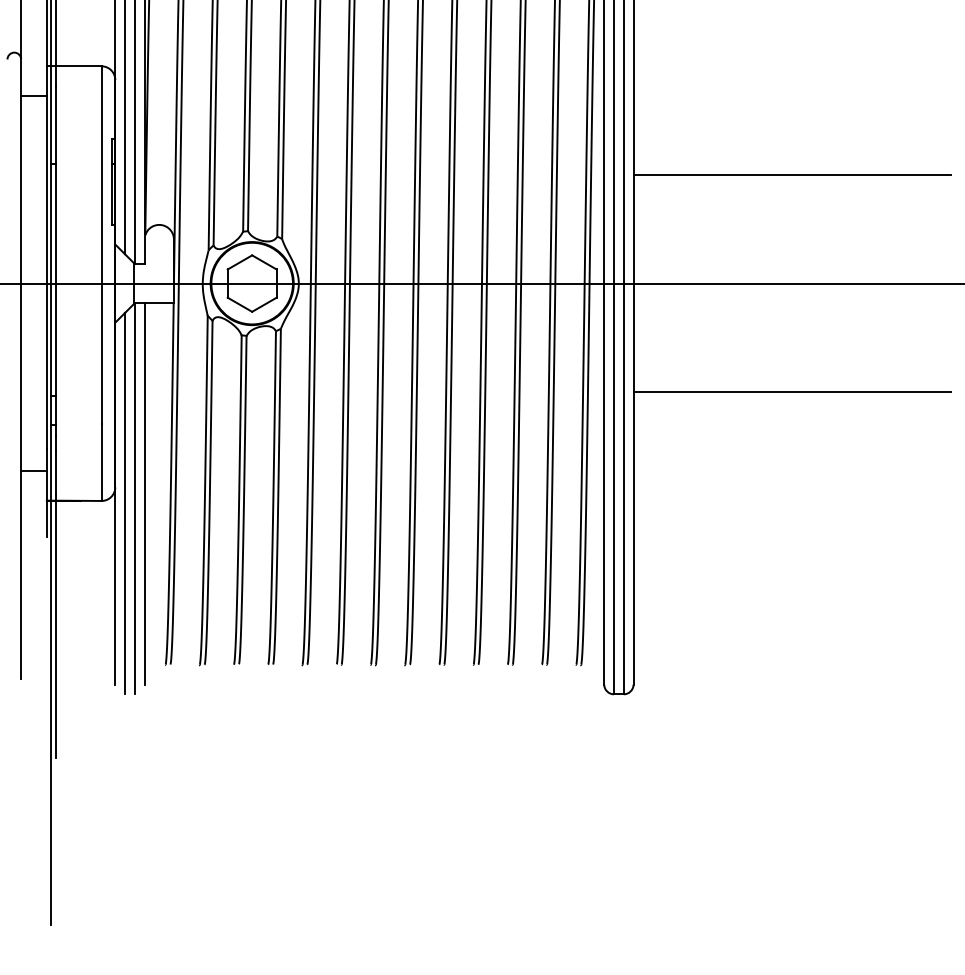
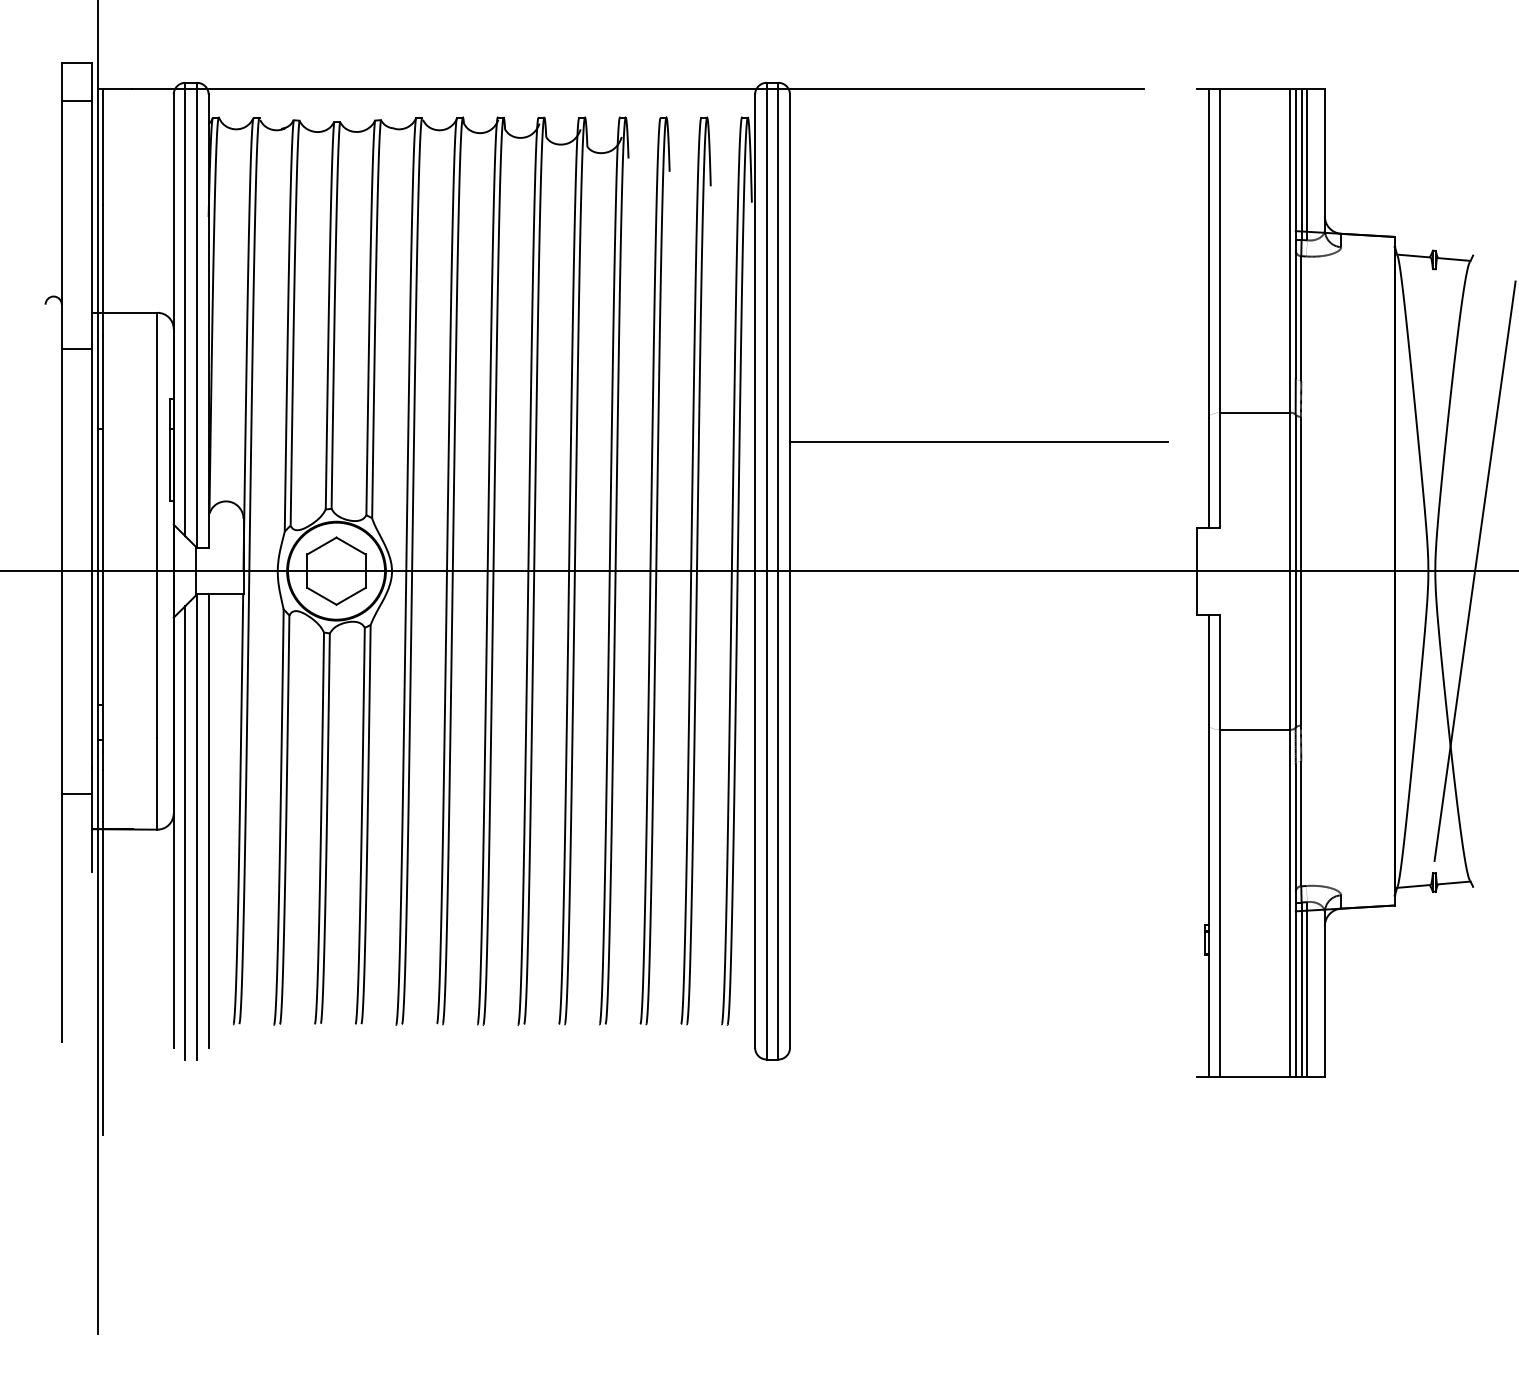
line: (792, 392) -> (978, 700), removed

